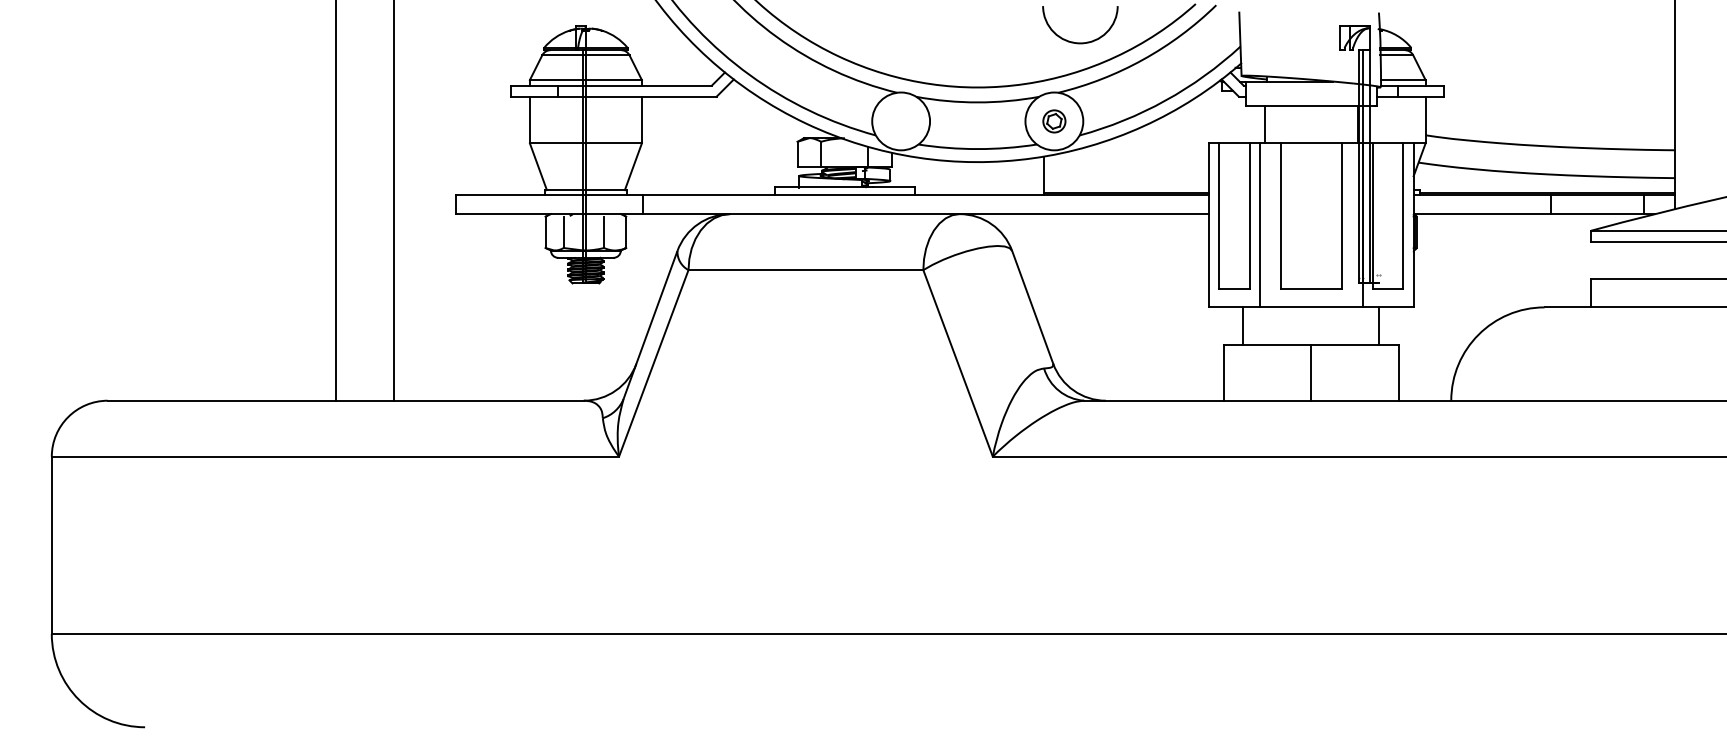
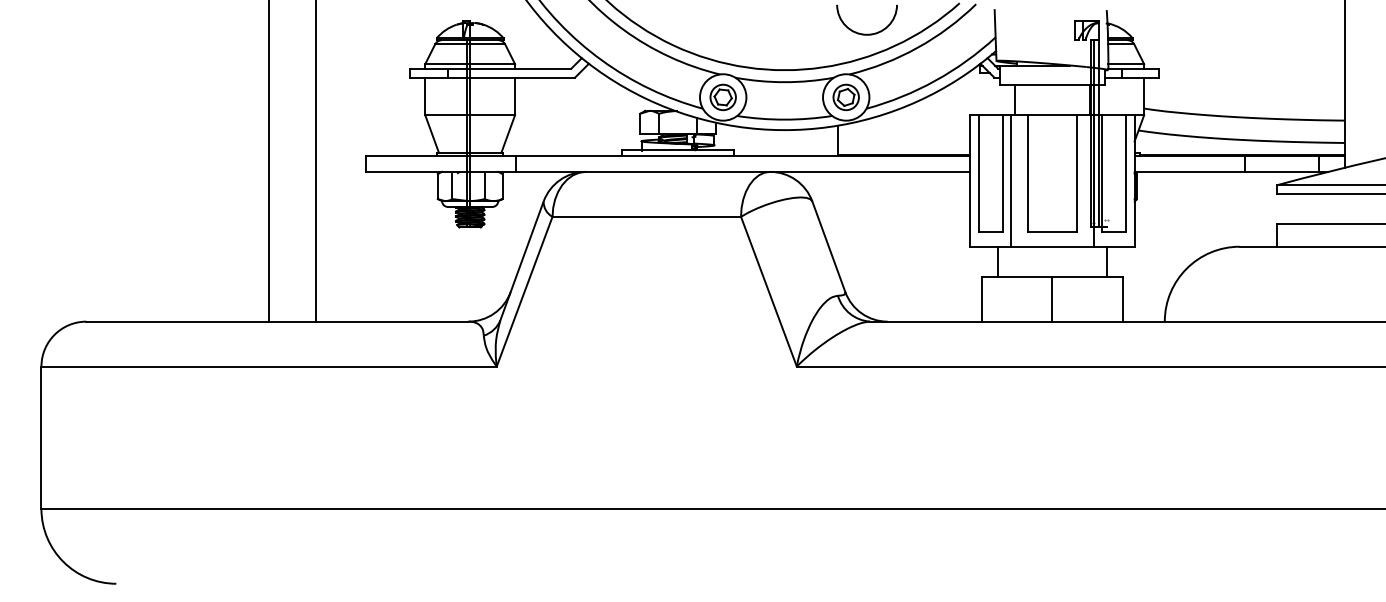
part: (900, 121) -> (722, 97), added
part: (1054, 121) -> (846, 97), size x1.43

